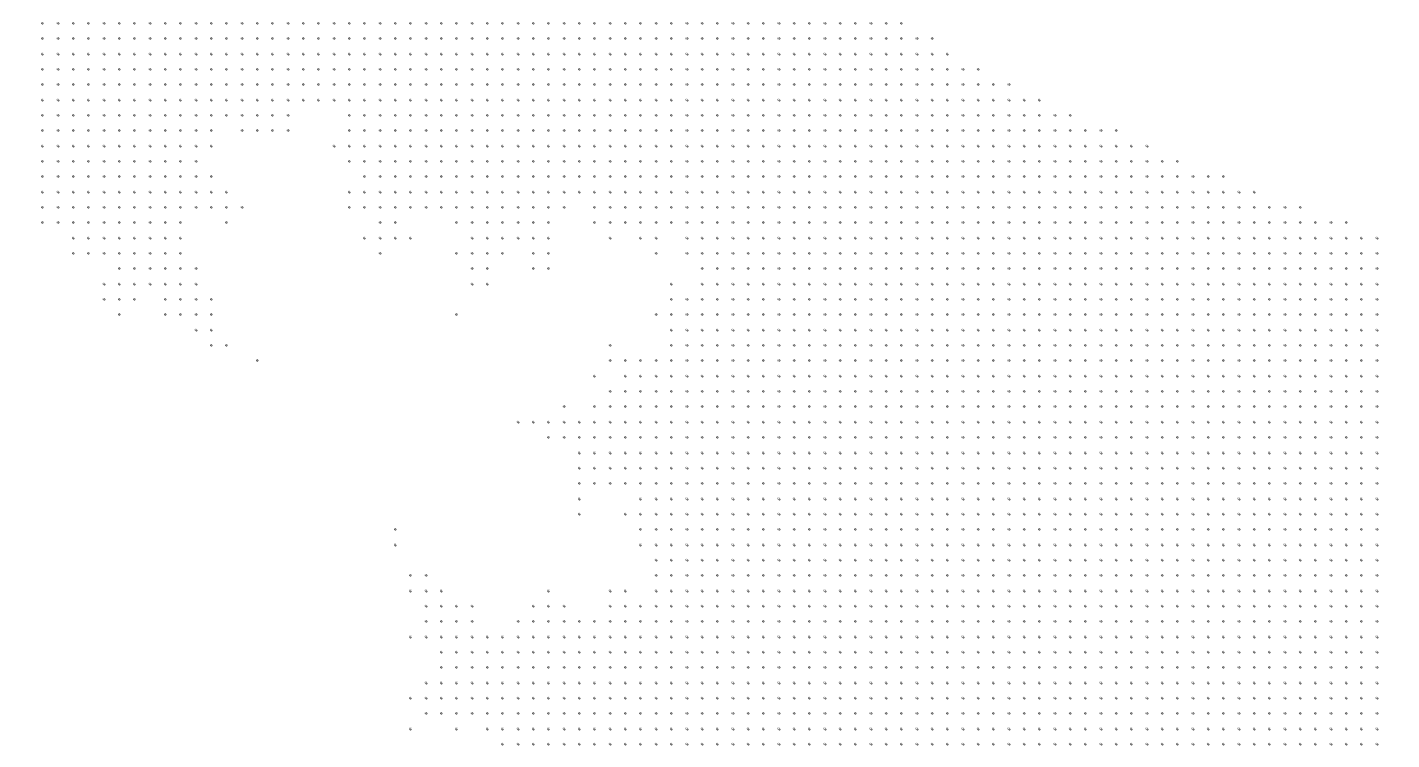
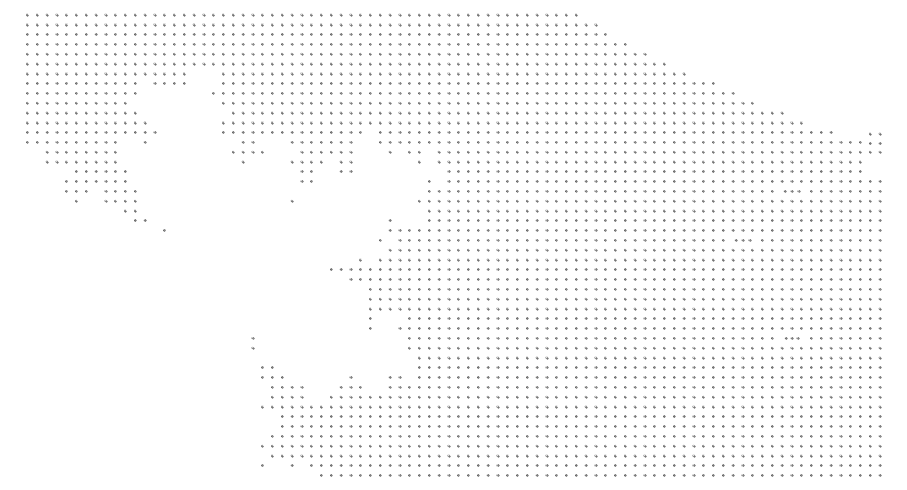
part: (1369, 260) -> (875, 138), moved
part: (1238, 299) -> (791, 191), size x0.7
part: (1161, 376) -> (742, 240), size x0.7
part: (1238, 529) -> (791, 338), size x0.6

